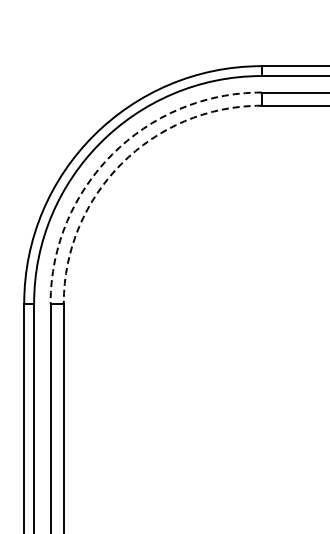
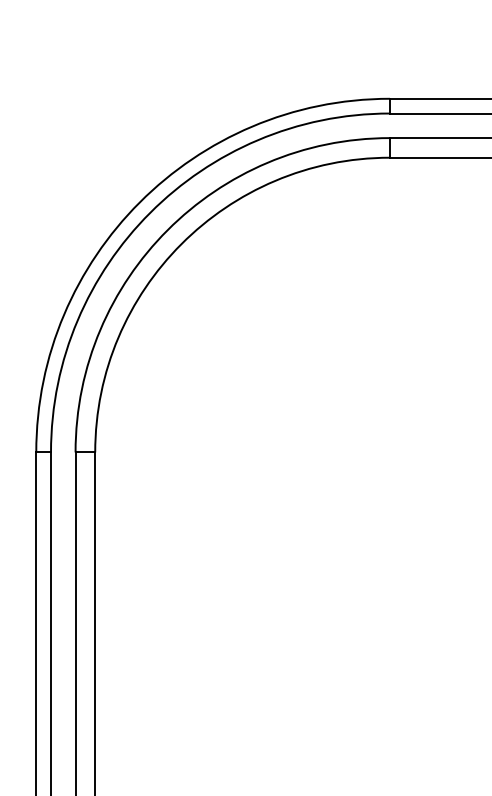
arc: (112, 154) -> (167, 230), dashed -> solid
arc: (121, 163) -> (181, 243), dashed -> solid

